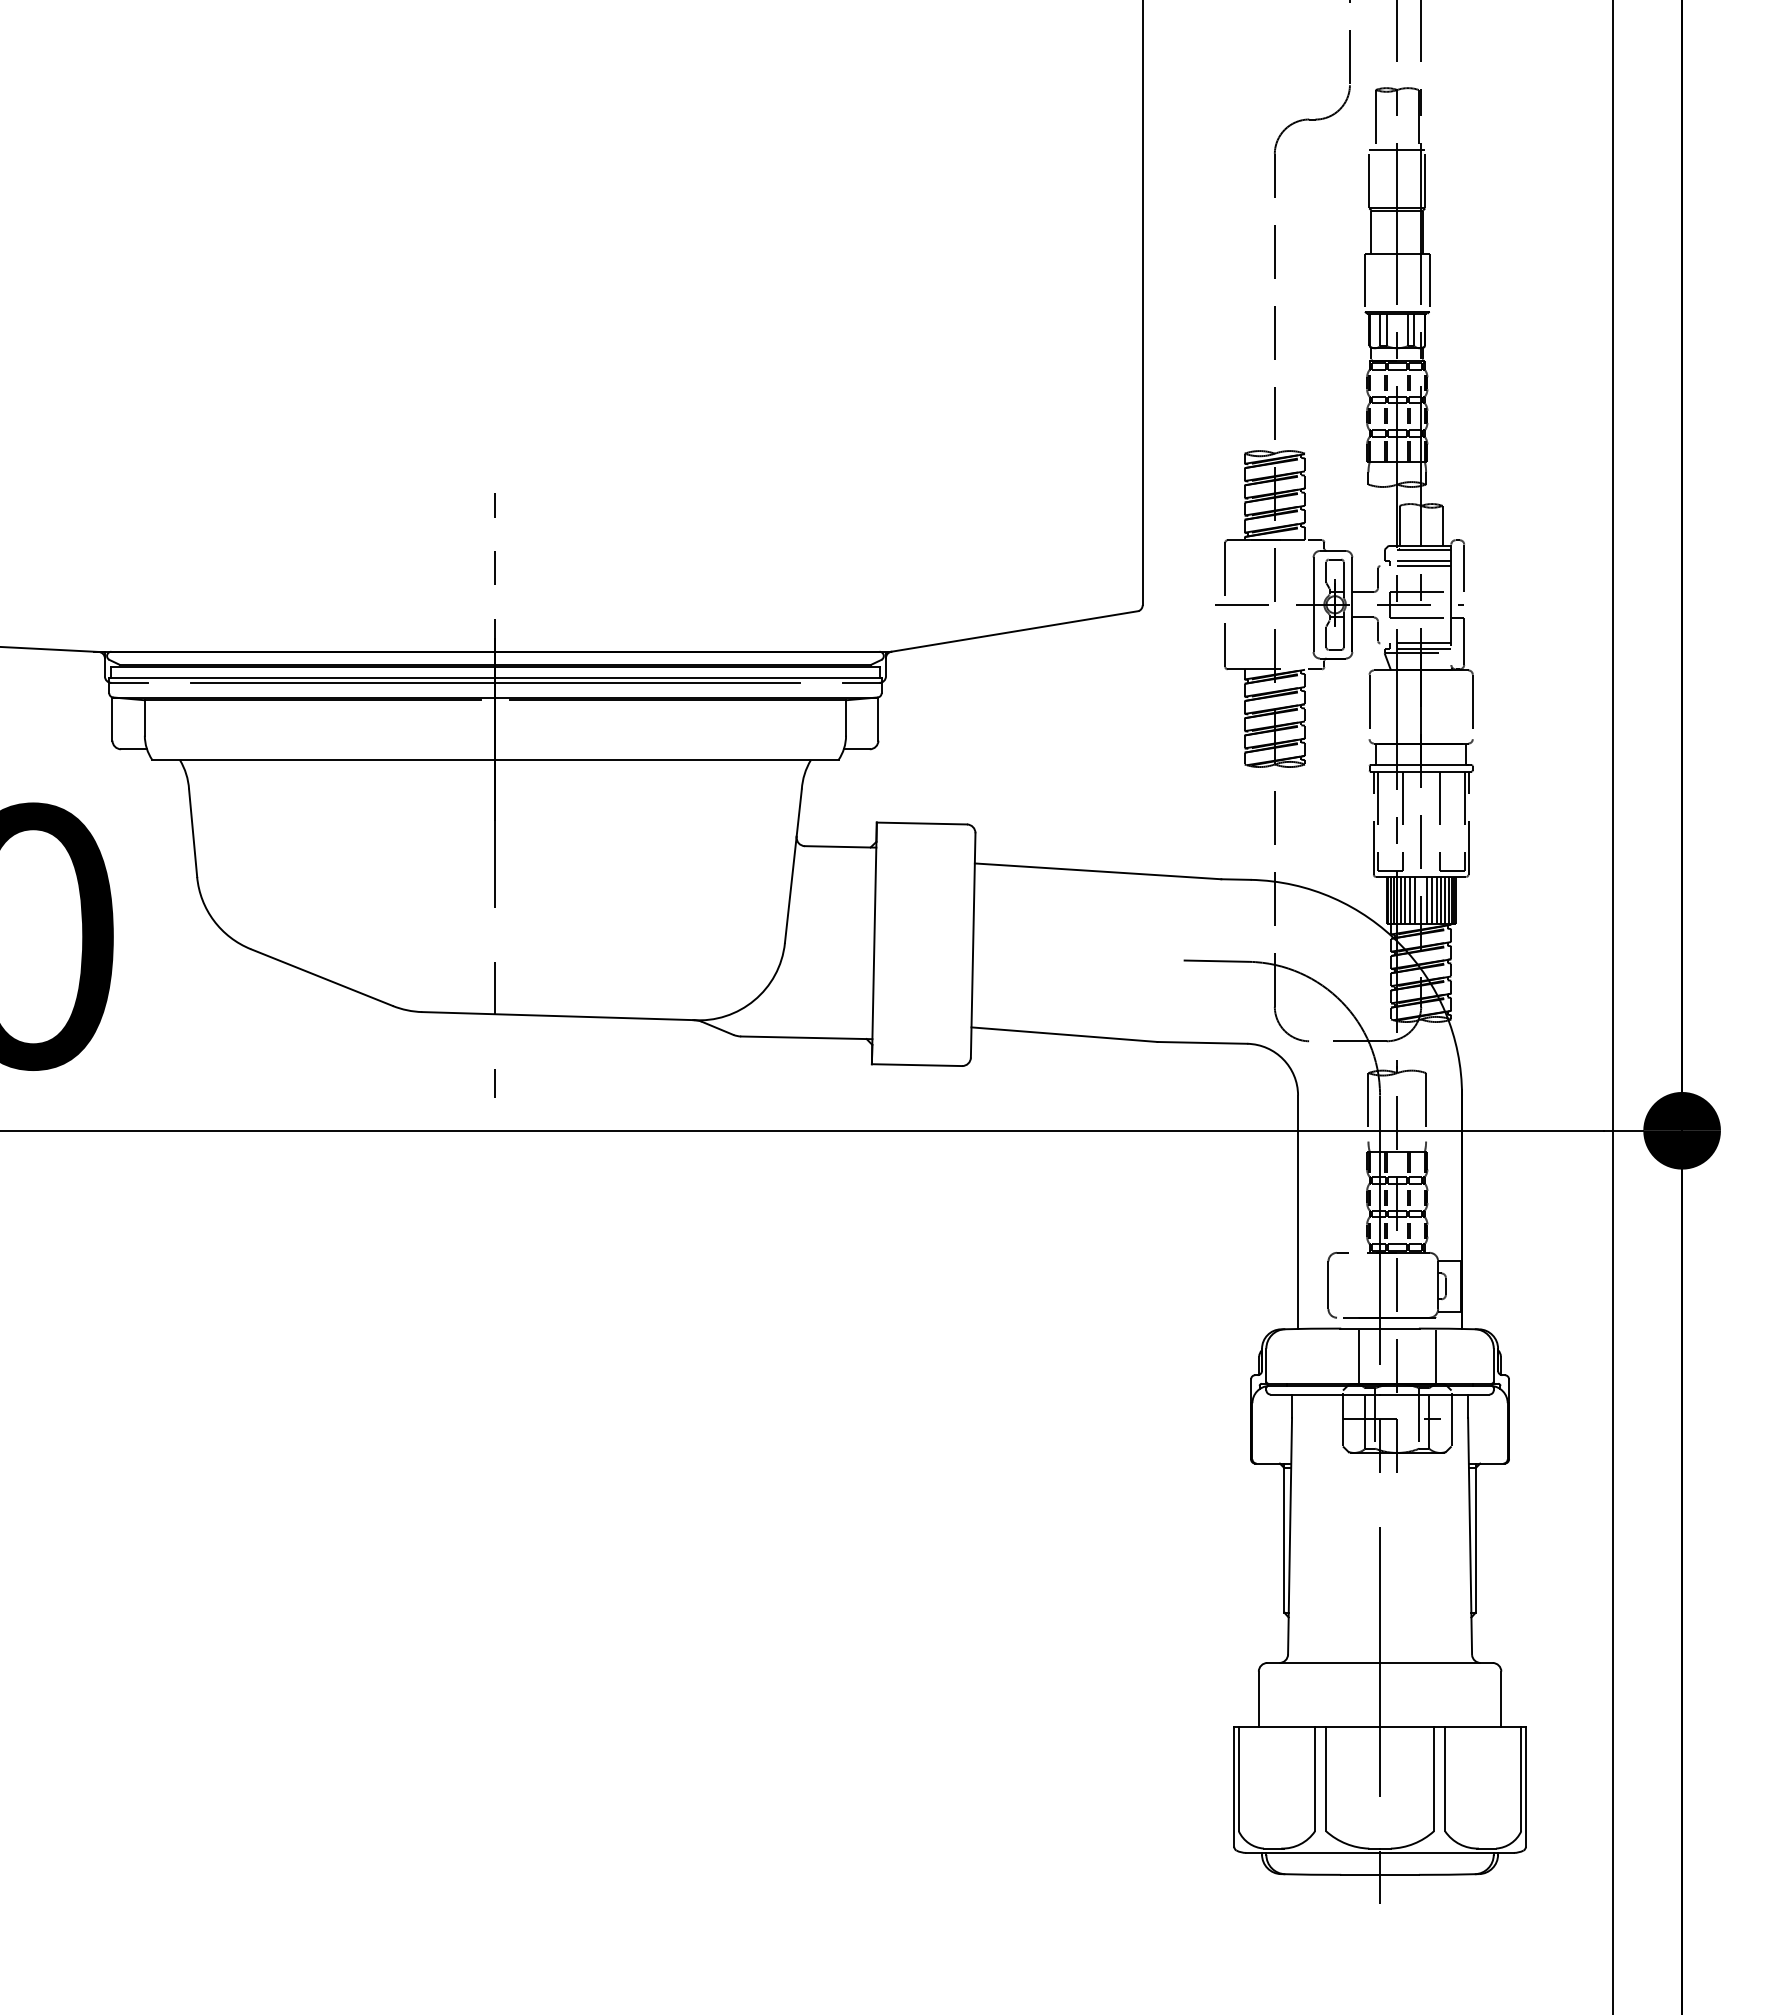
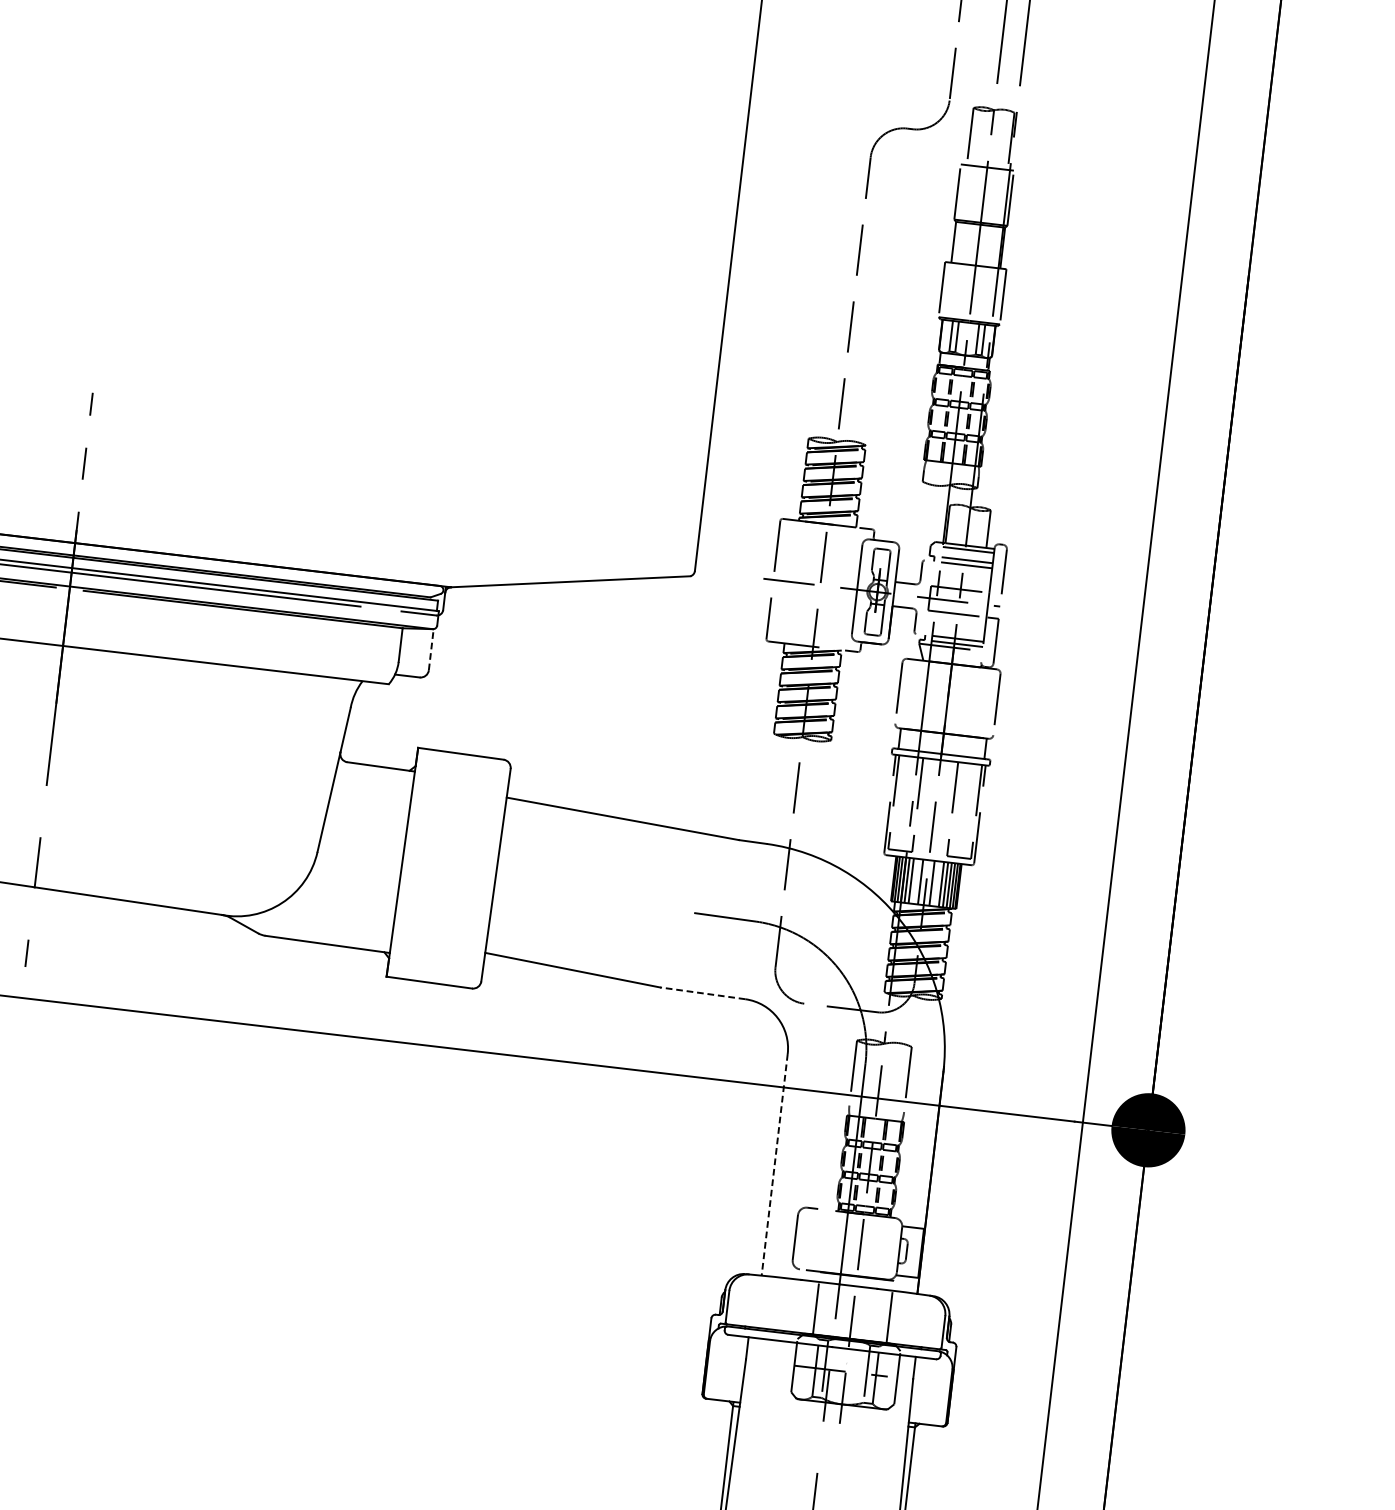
line: (878, 719) -> (431, 650), solid -> dashed
line: (1409, 900) -> (915, 881), removed
line: (1432, 900) -> (937, 883), removed
line: (1202, 1042) -> (702, 992), solid -> dashed
line: (1298, 1212) -> (775, 1165), solid -> dashed

